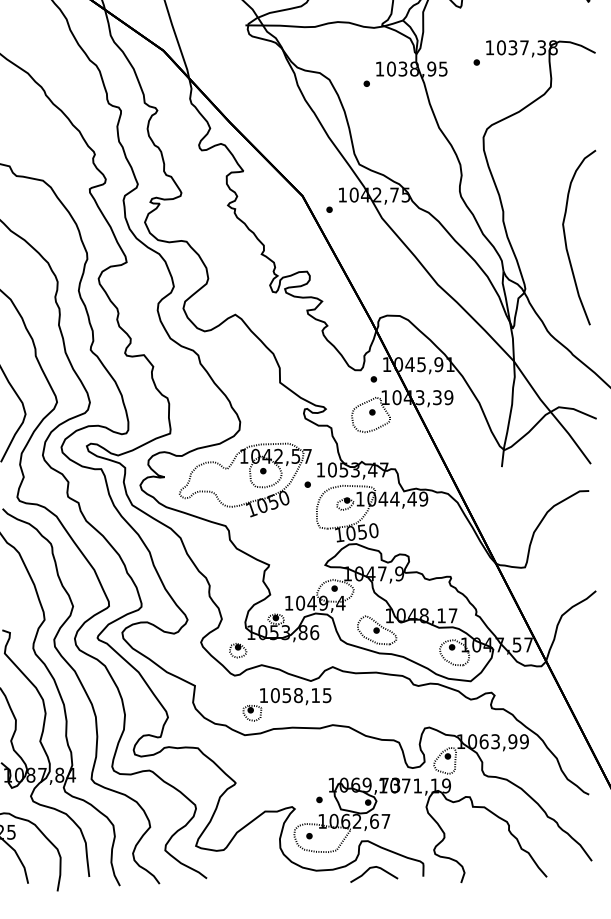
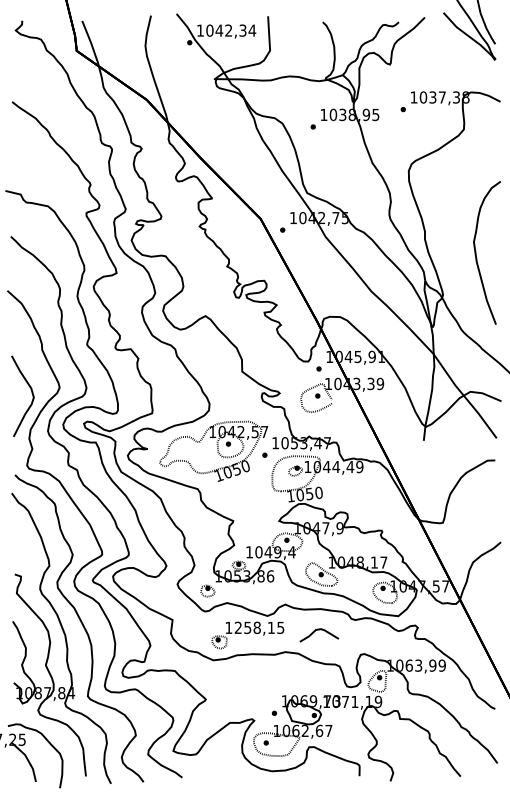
text: (275, 695) -> (238, 627), 1058,15 -> 1258,15
curve: (374, 868) -> (319, 630), moved

